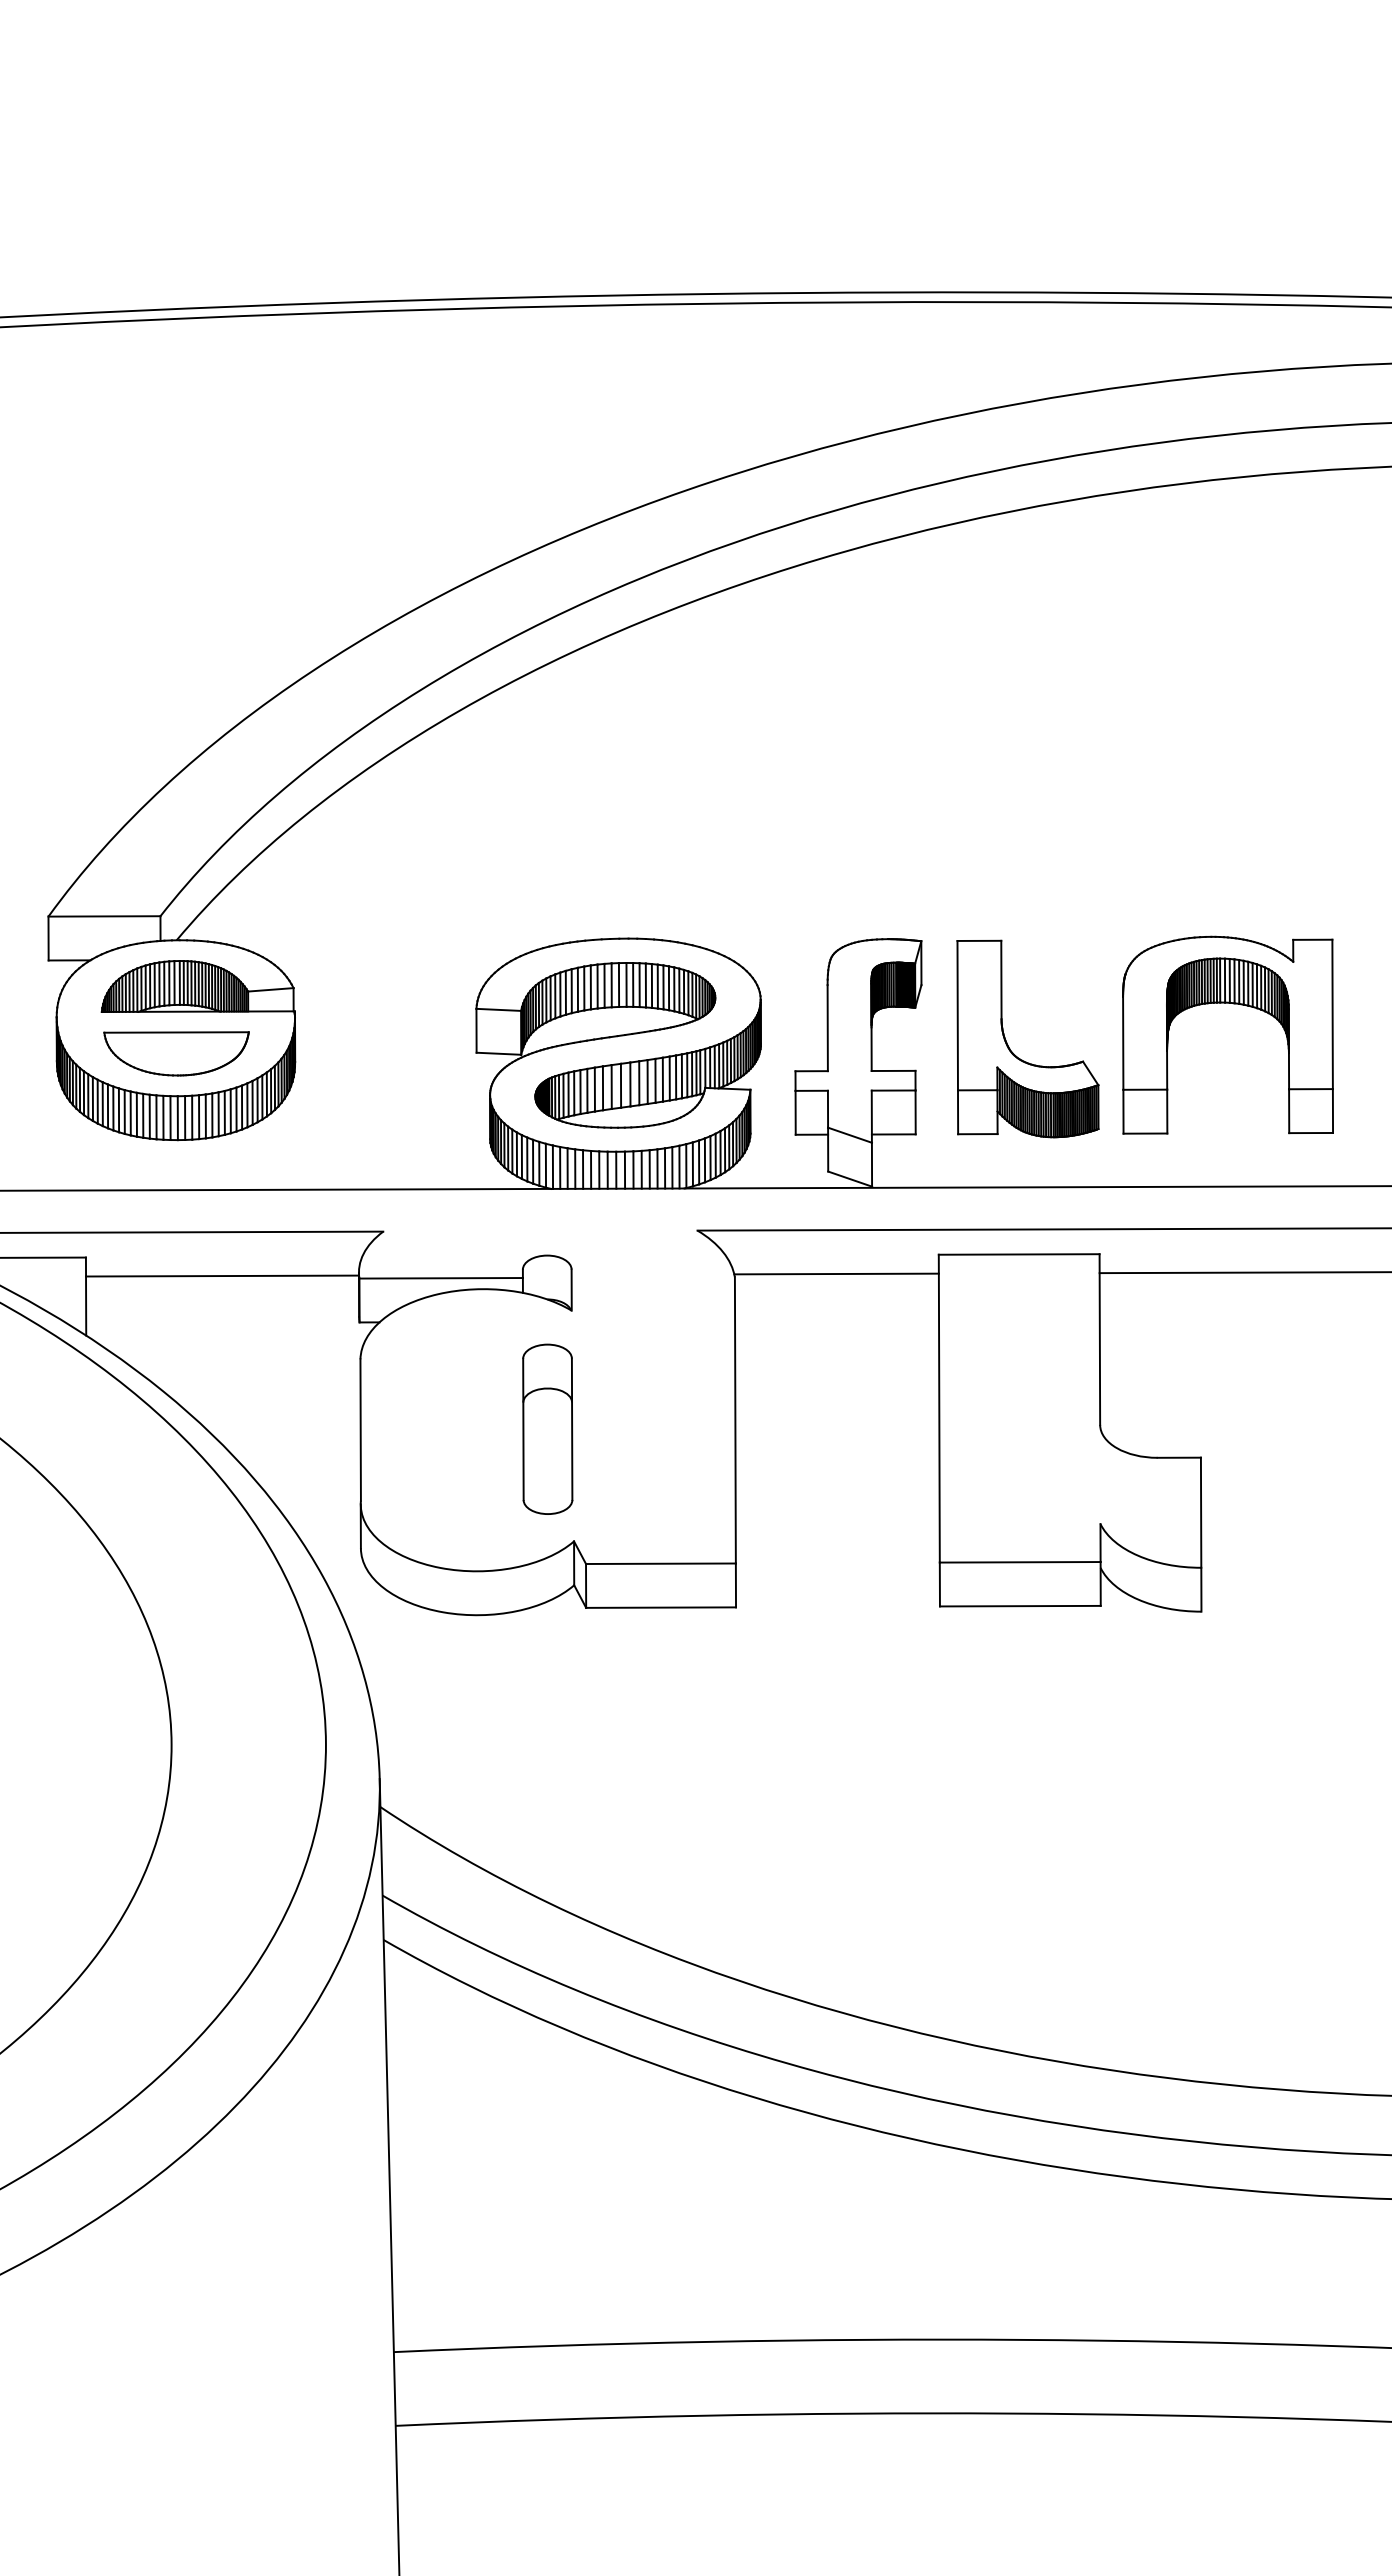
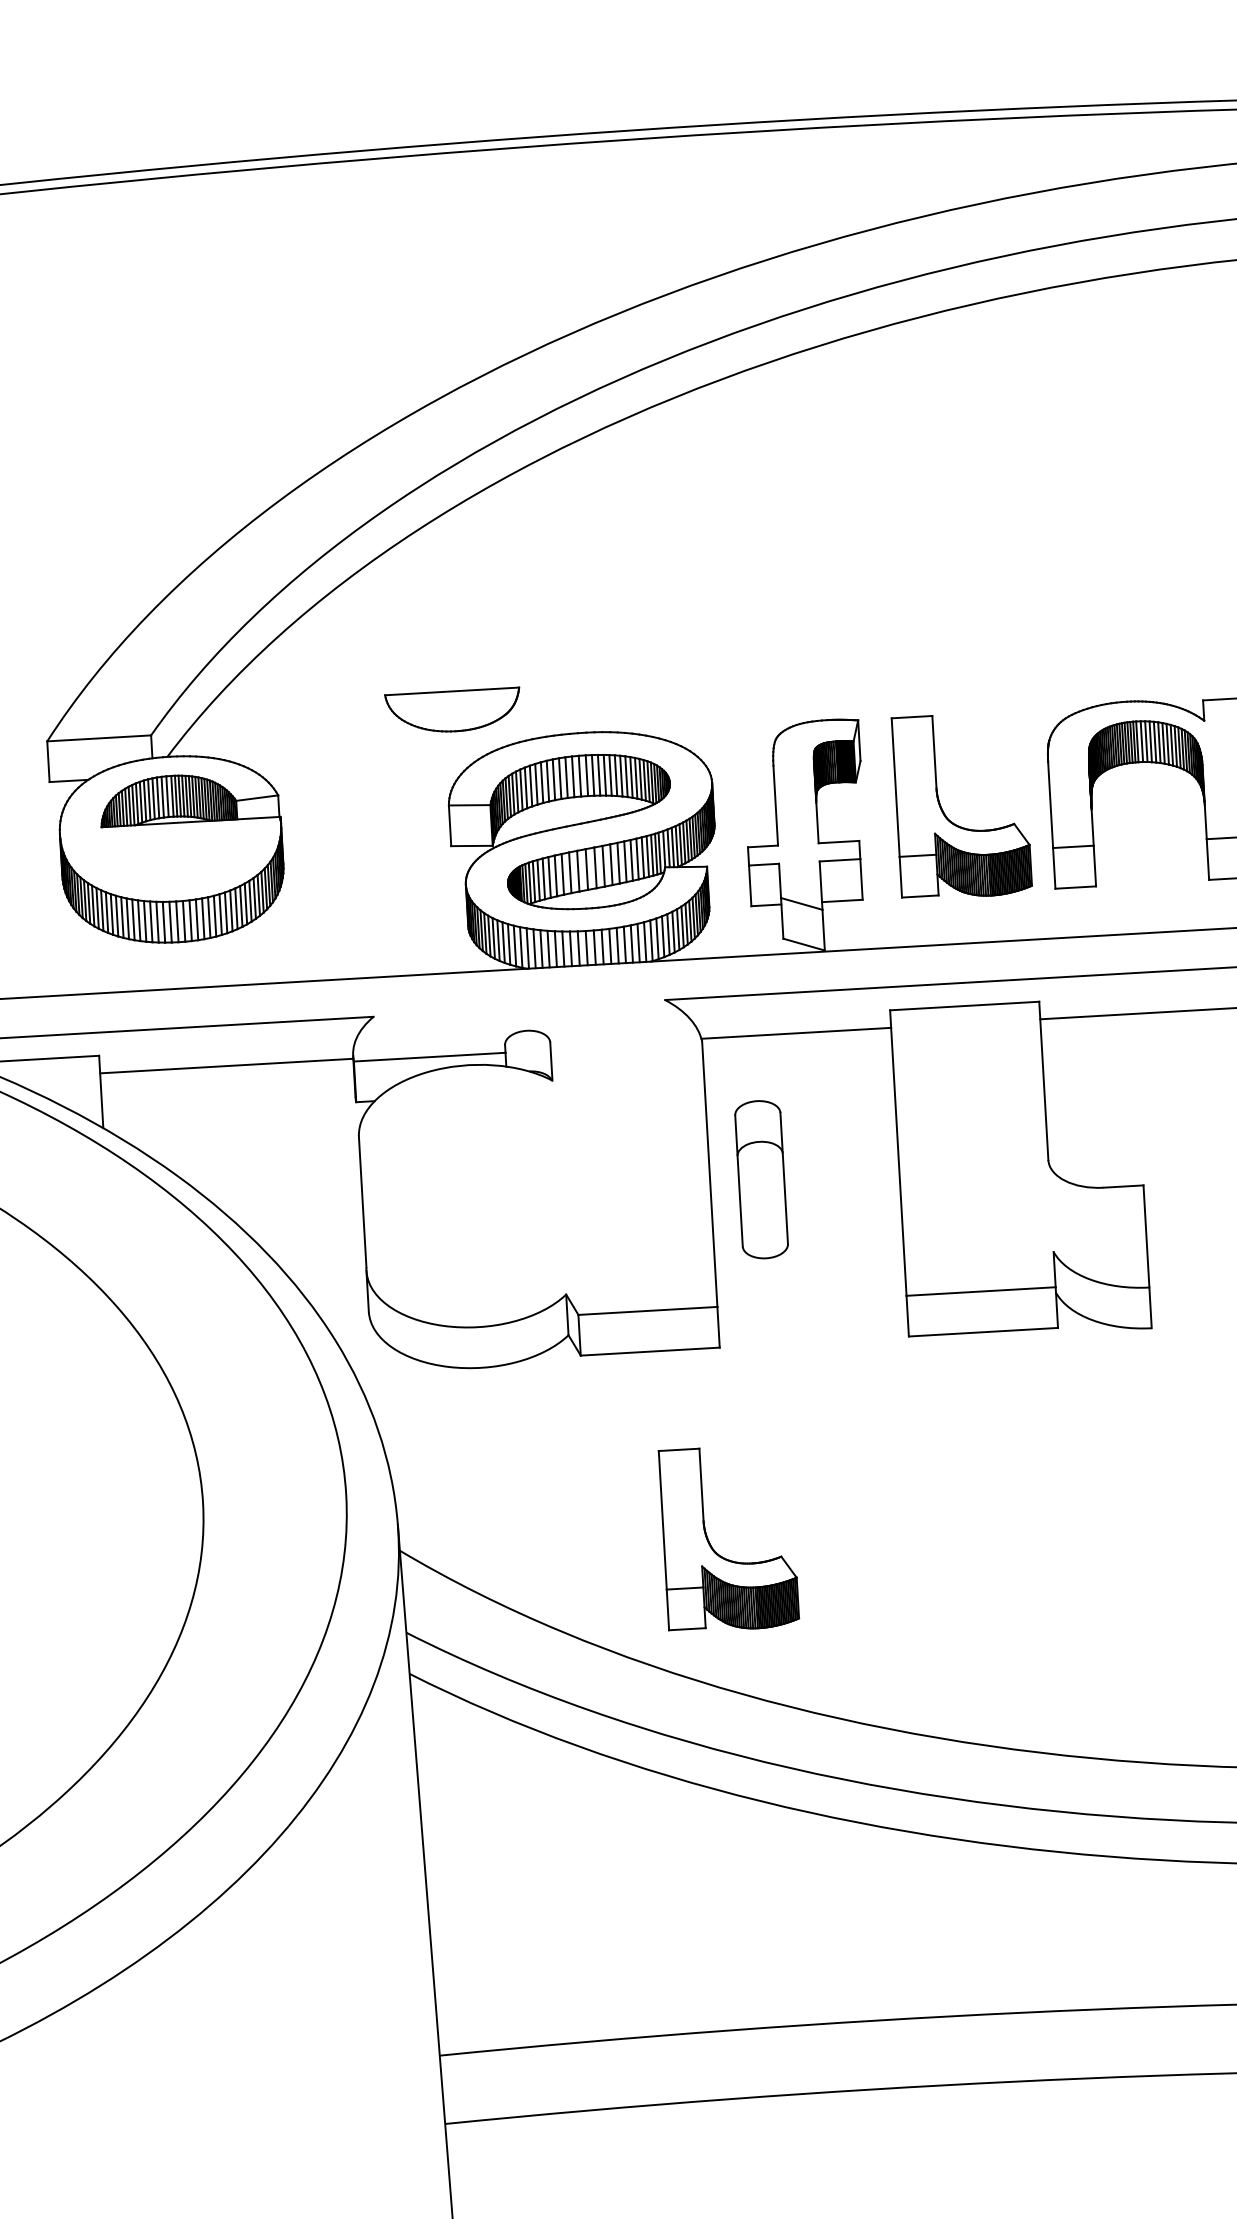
part: (176, 1053) -> (453, 710), moved
part: (547, 1428) -> (761, 1178), moved
part: (716, 1820) -> (712, 1546), added

